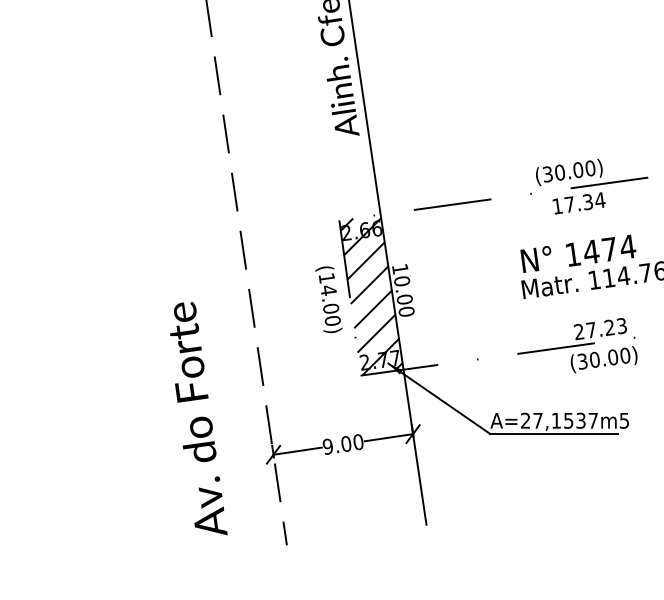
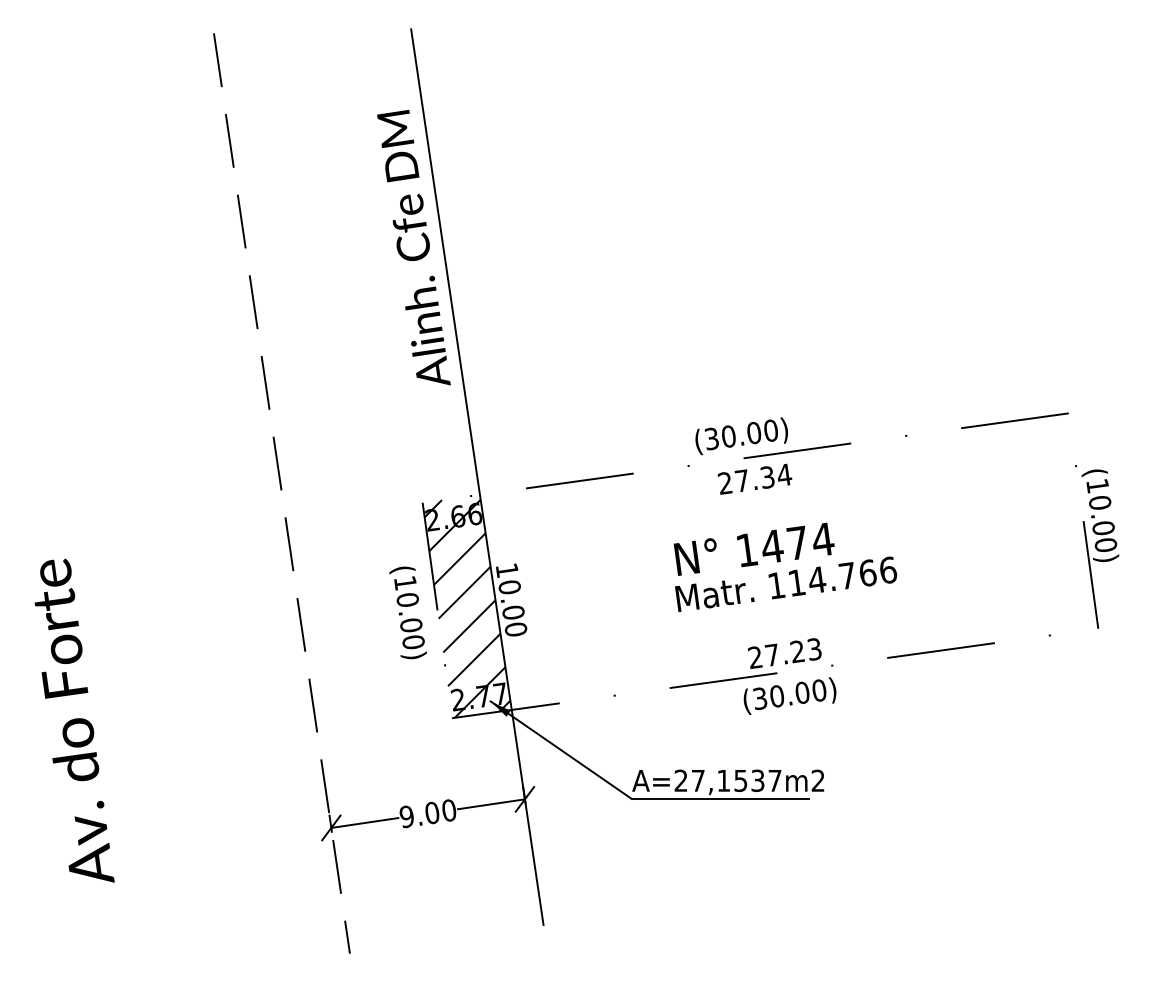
text: (556, 206) -> (724, 483), 17.34 -> 27.34
text: (328, 290) -> (407, 600), (14.00) -> (10.00)
text: (198, 418) -> (74, 720), moved
text: (623, 420) -> (817, 780), A=27,1537m5 -> A=27,1537m2

